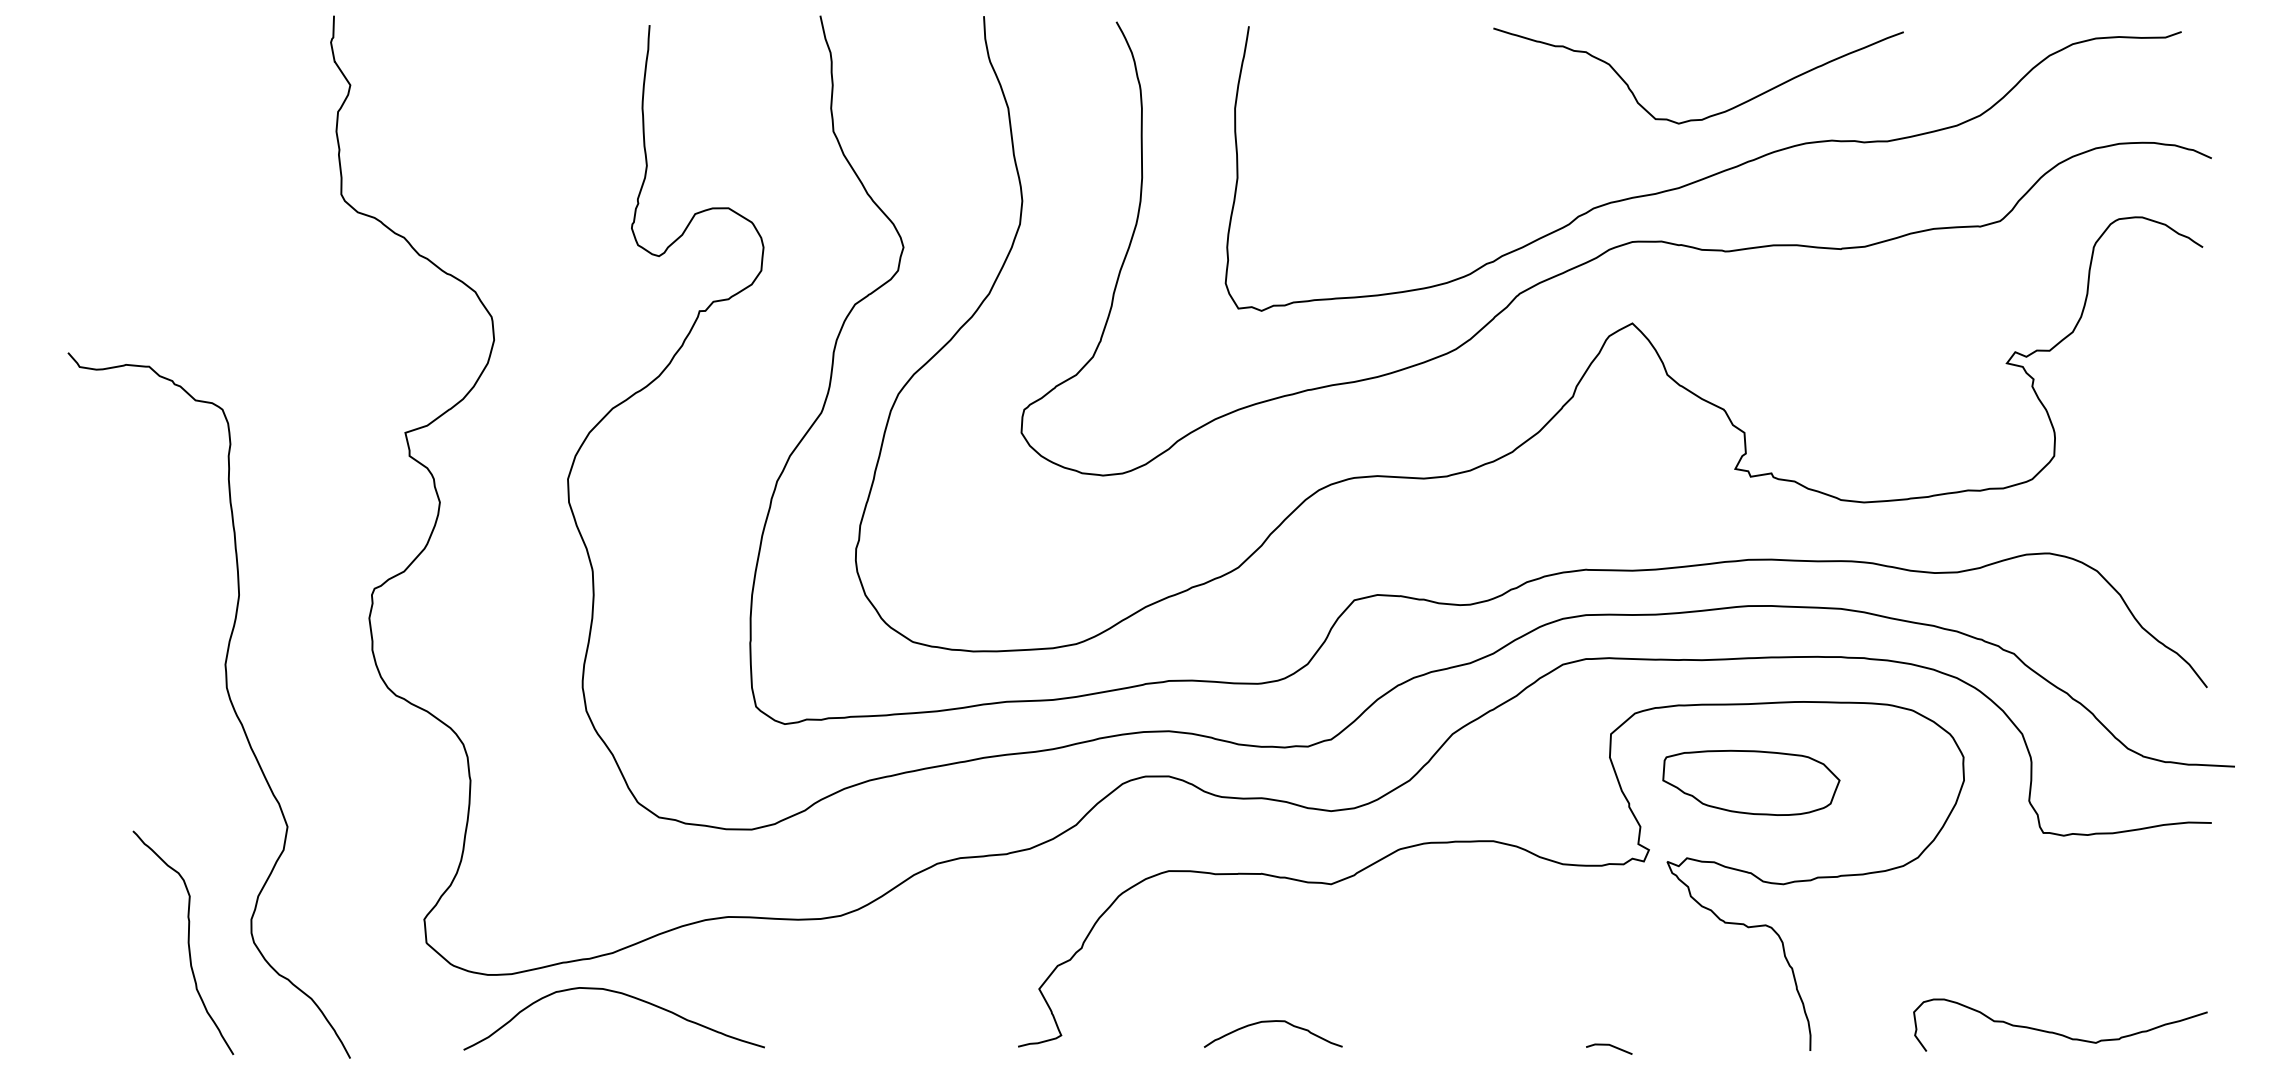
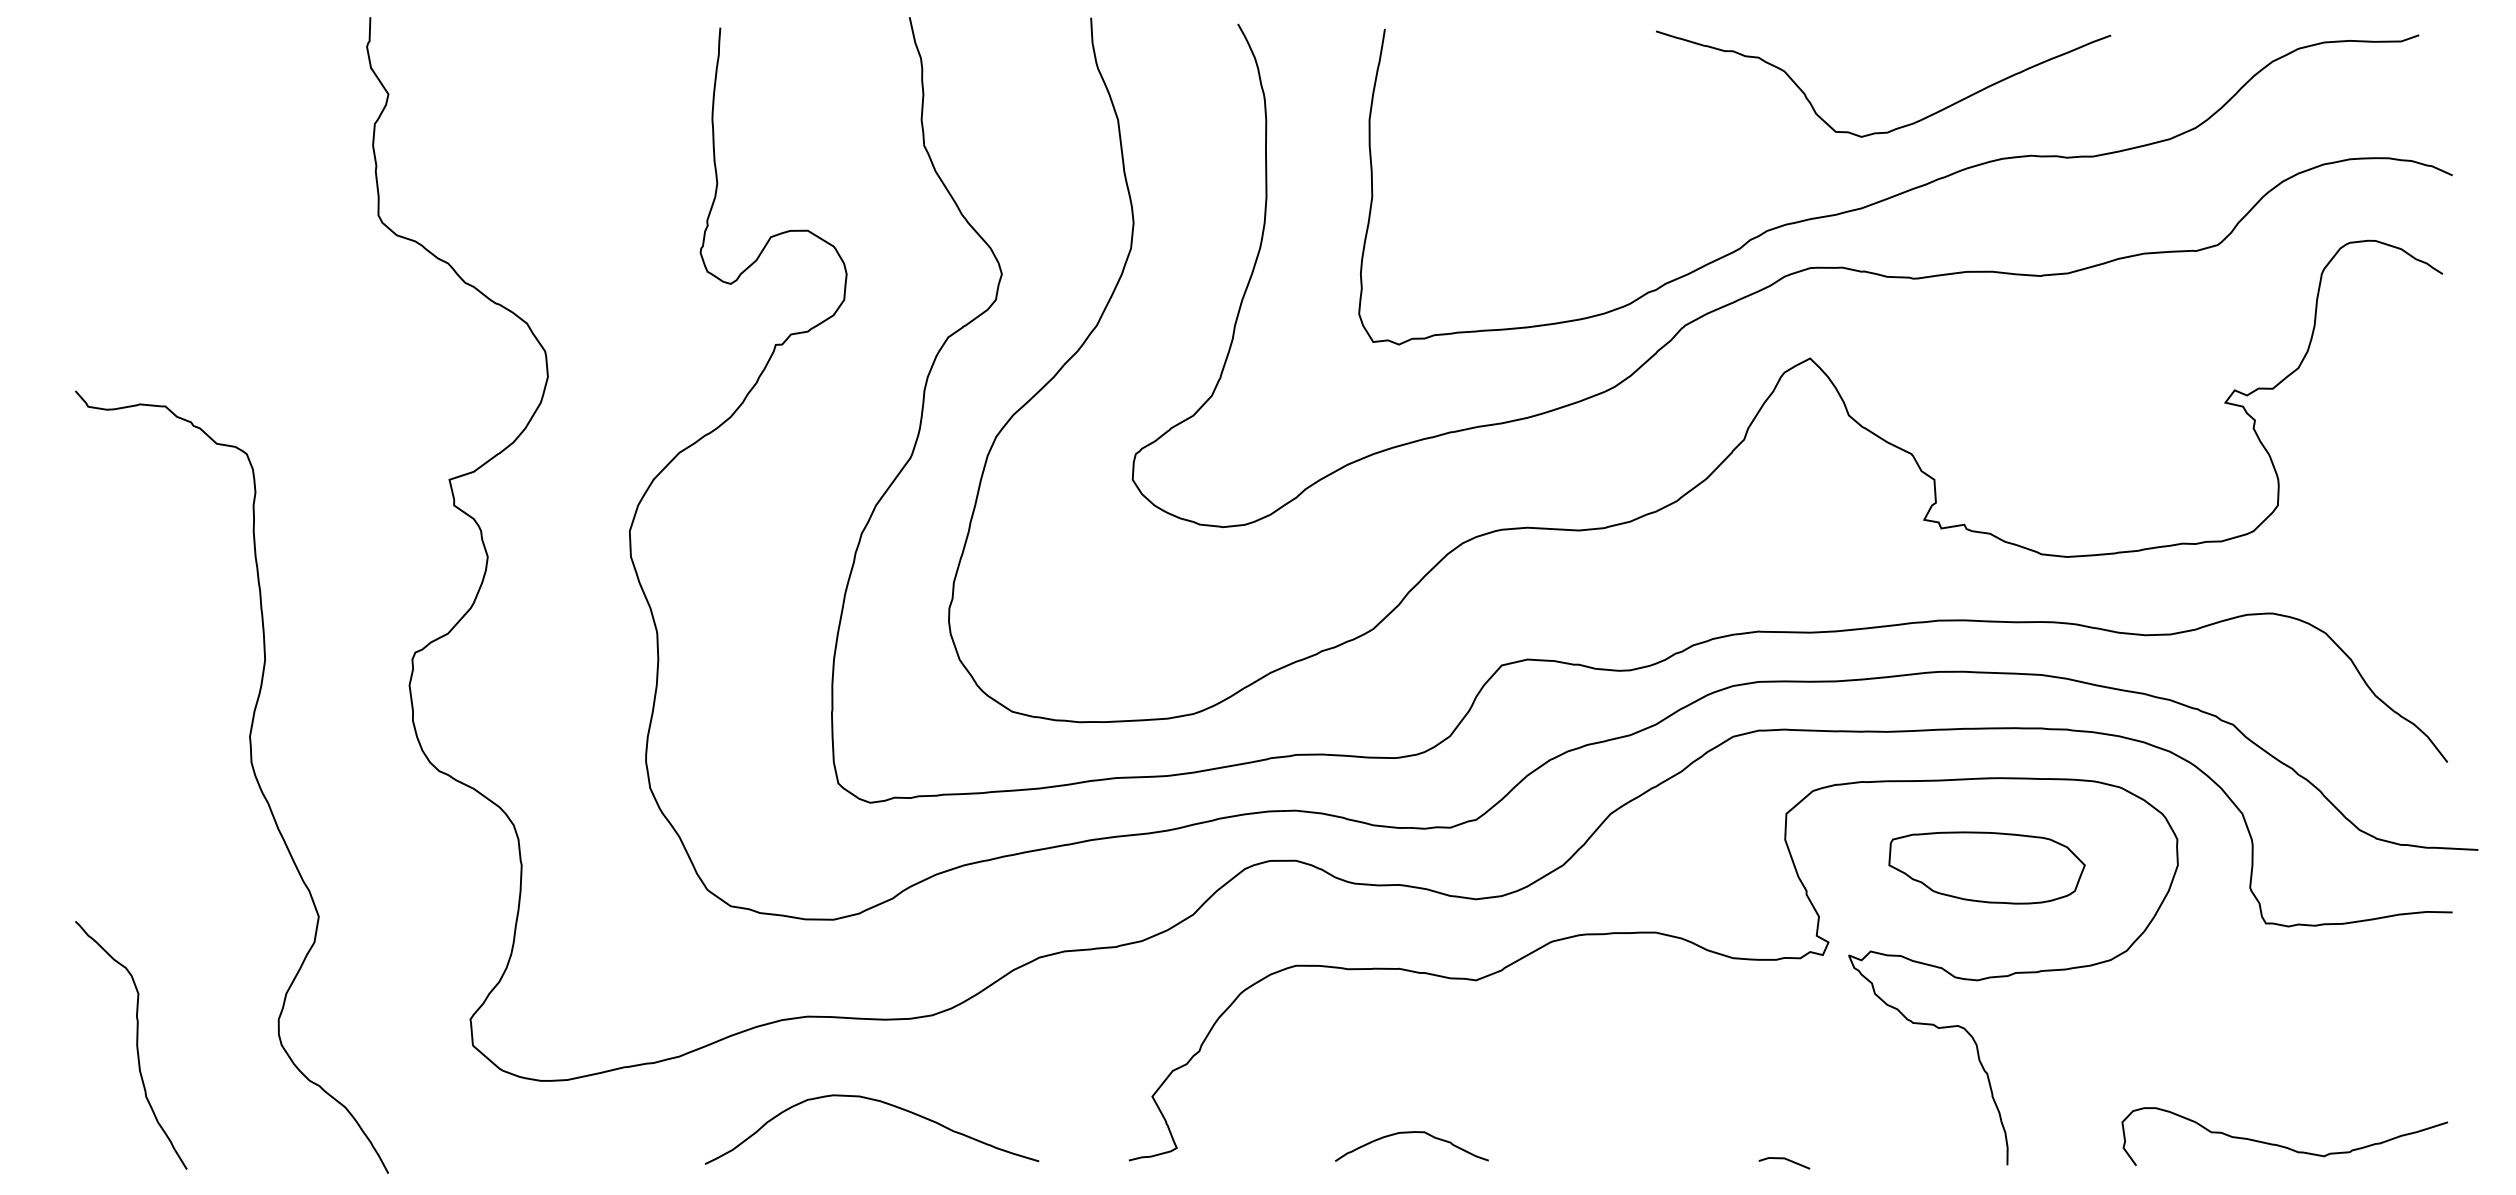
part: (1750, 782) -> (1986, 867), moved
curve: (188, 943) -> (136, 1045), moved
curve: (618, 993) -> (876, 1101), moved

